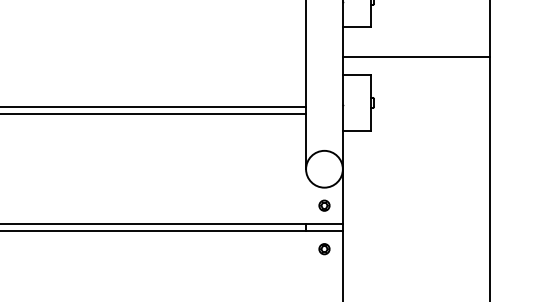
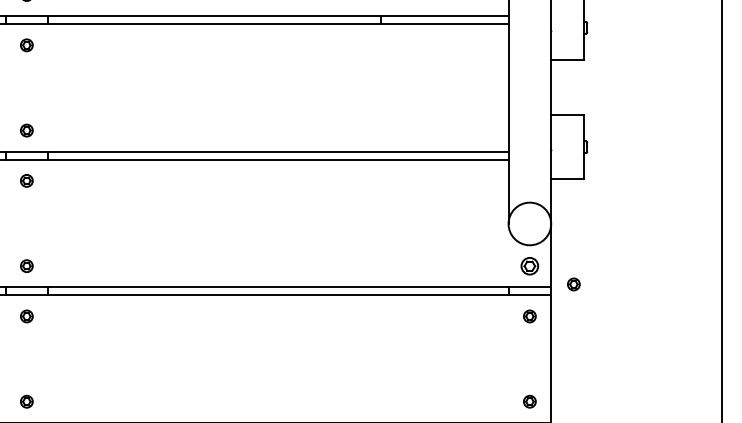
line: (416, 56) -> (636, 93), removed
part: (324, 205) -> (529, 265), size x1.4
part: (362, 221) -> (573, 284), added

